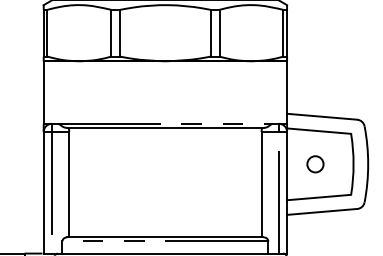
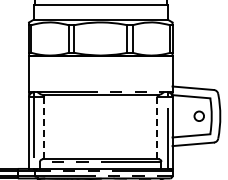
circle: (314, 162) -> (198, 115), moved
line: (69, 183) -> (44, 127), solid -> dashed
line: (261, 183) -> (157, 127), solid -> dashed

